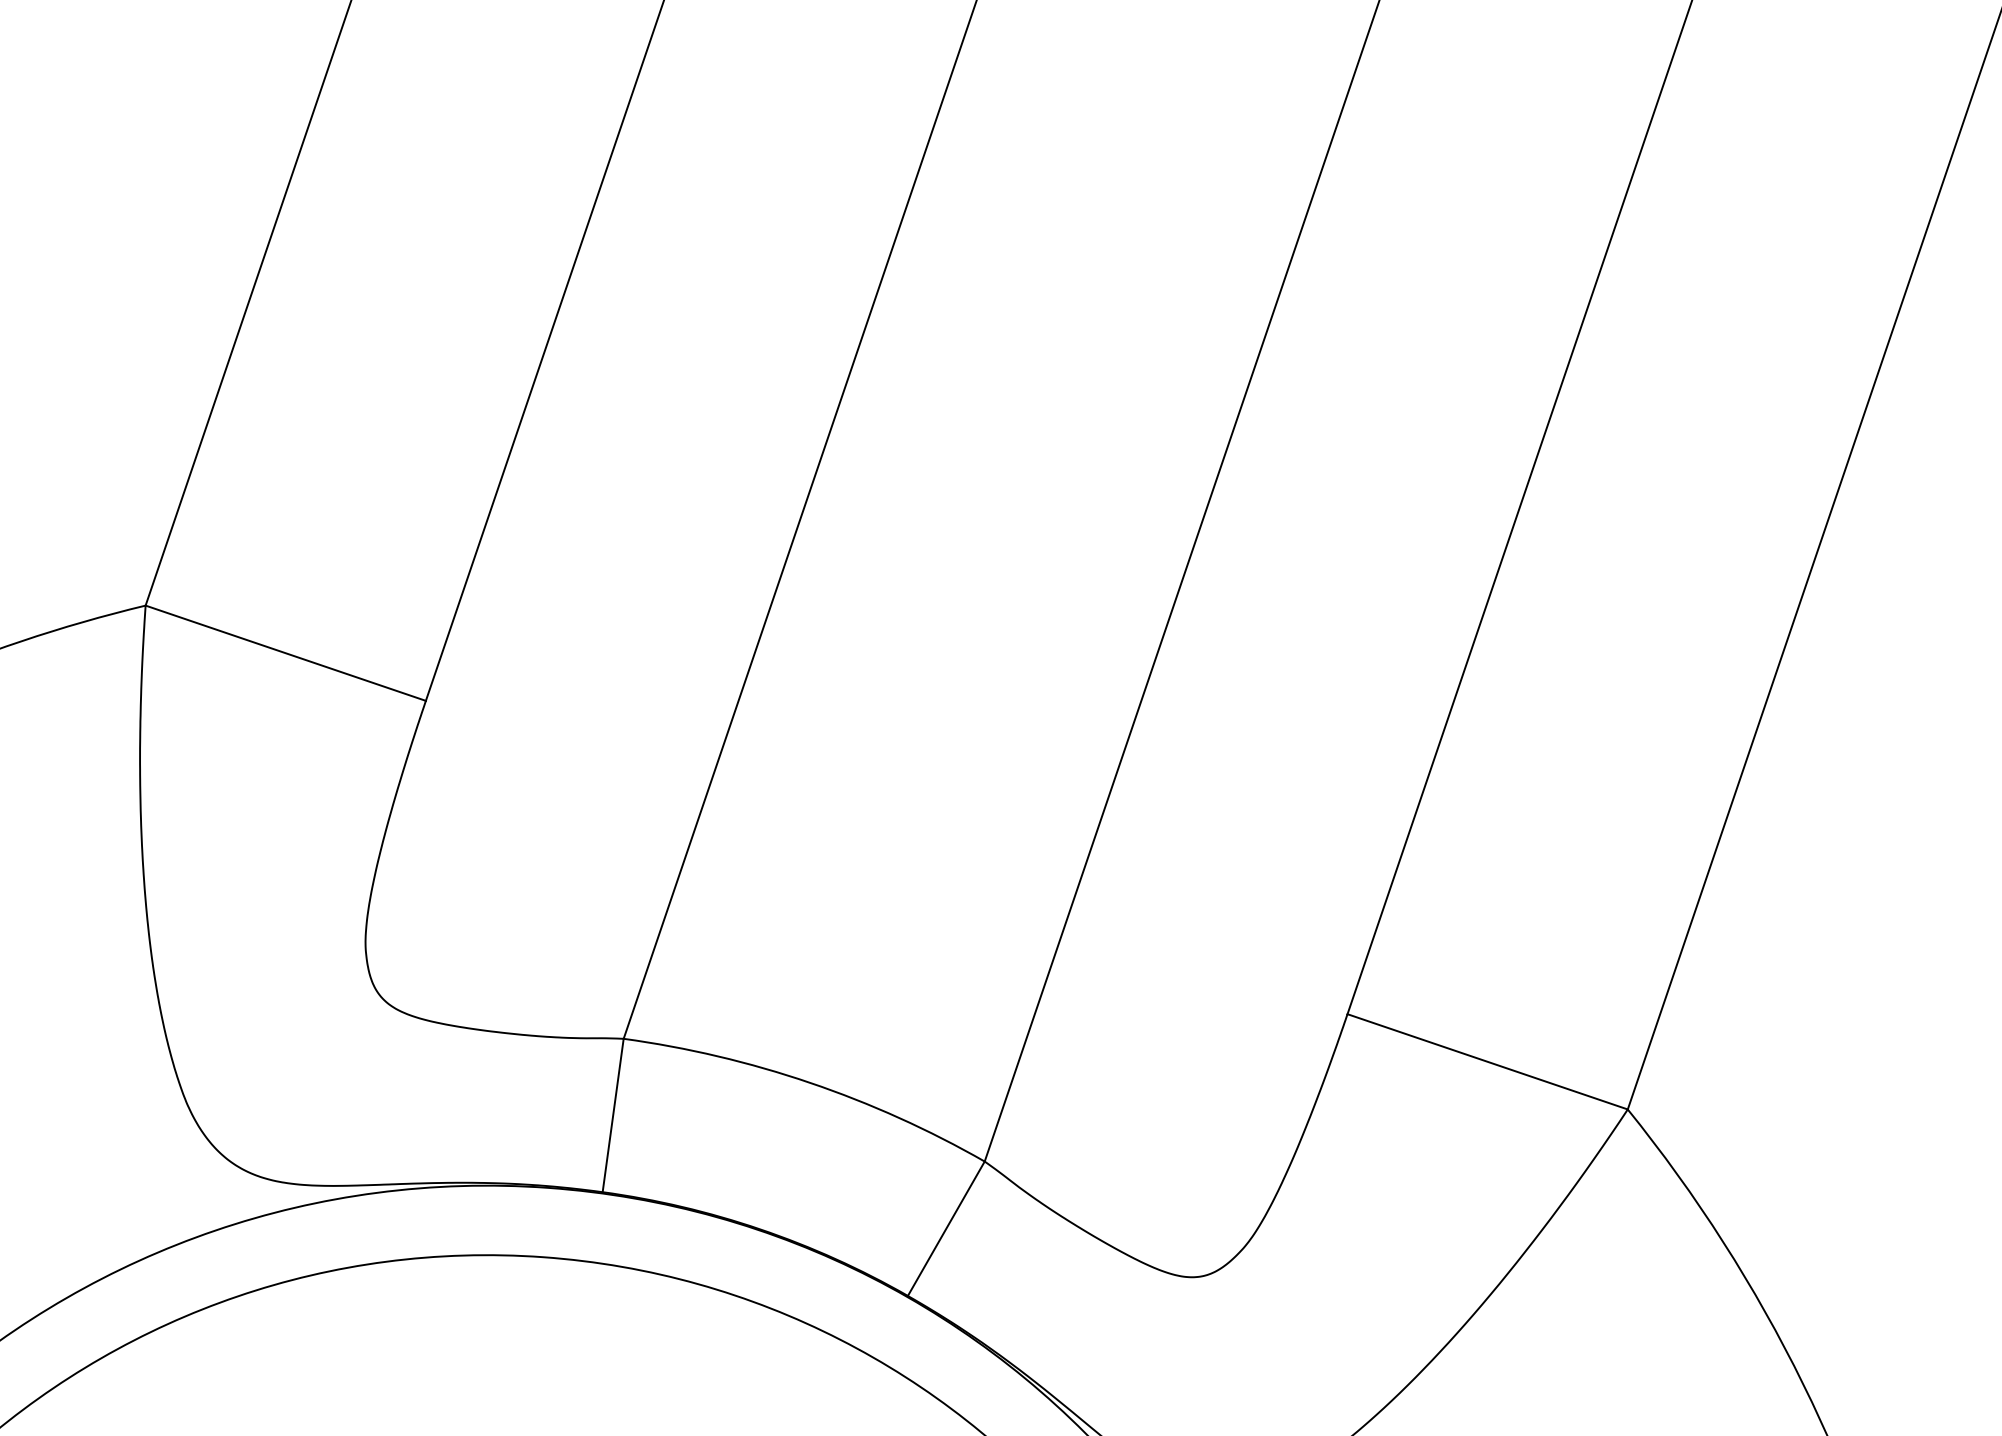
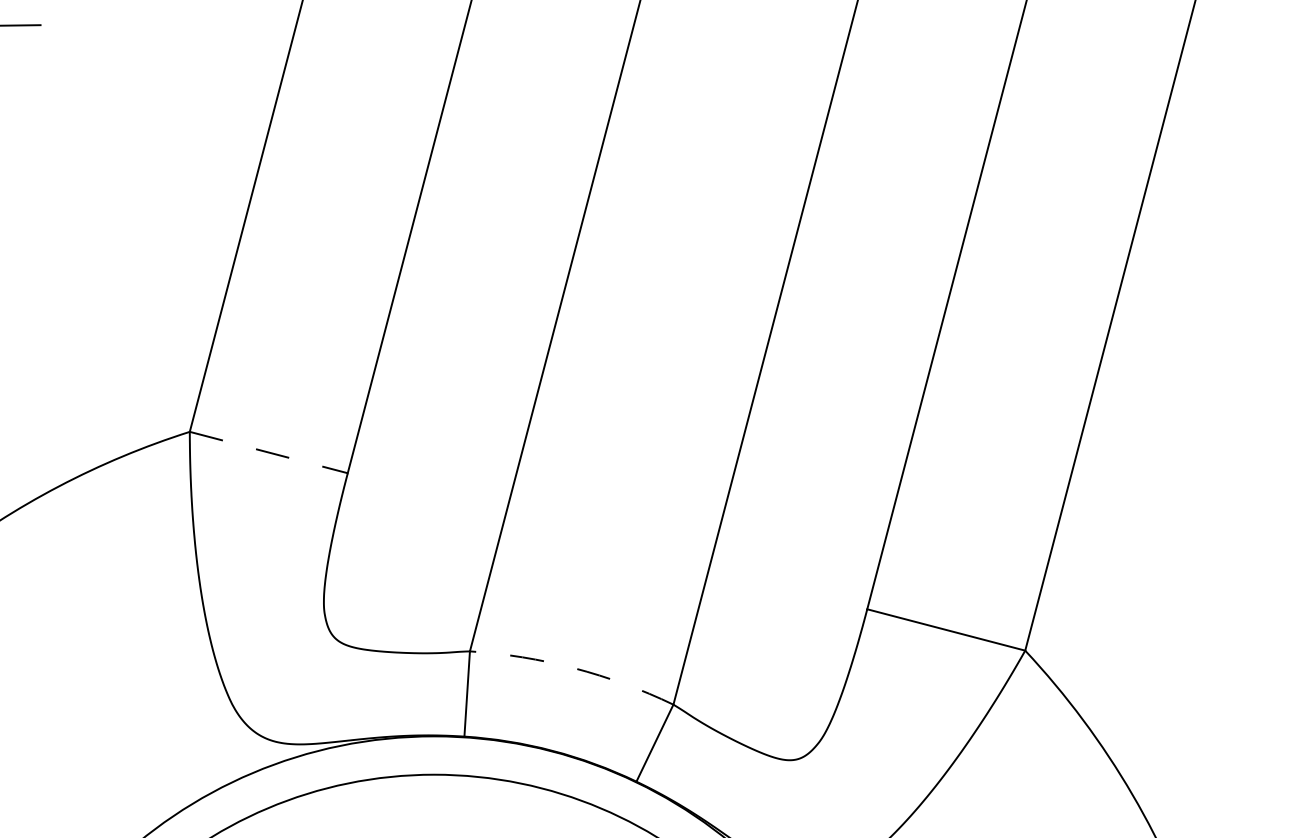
line: (285, 653) -> (268, 452), solid -> dashed
arc: (810, 1083) -> (574, 668), solid -> dashed

